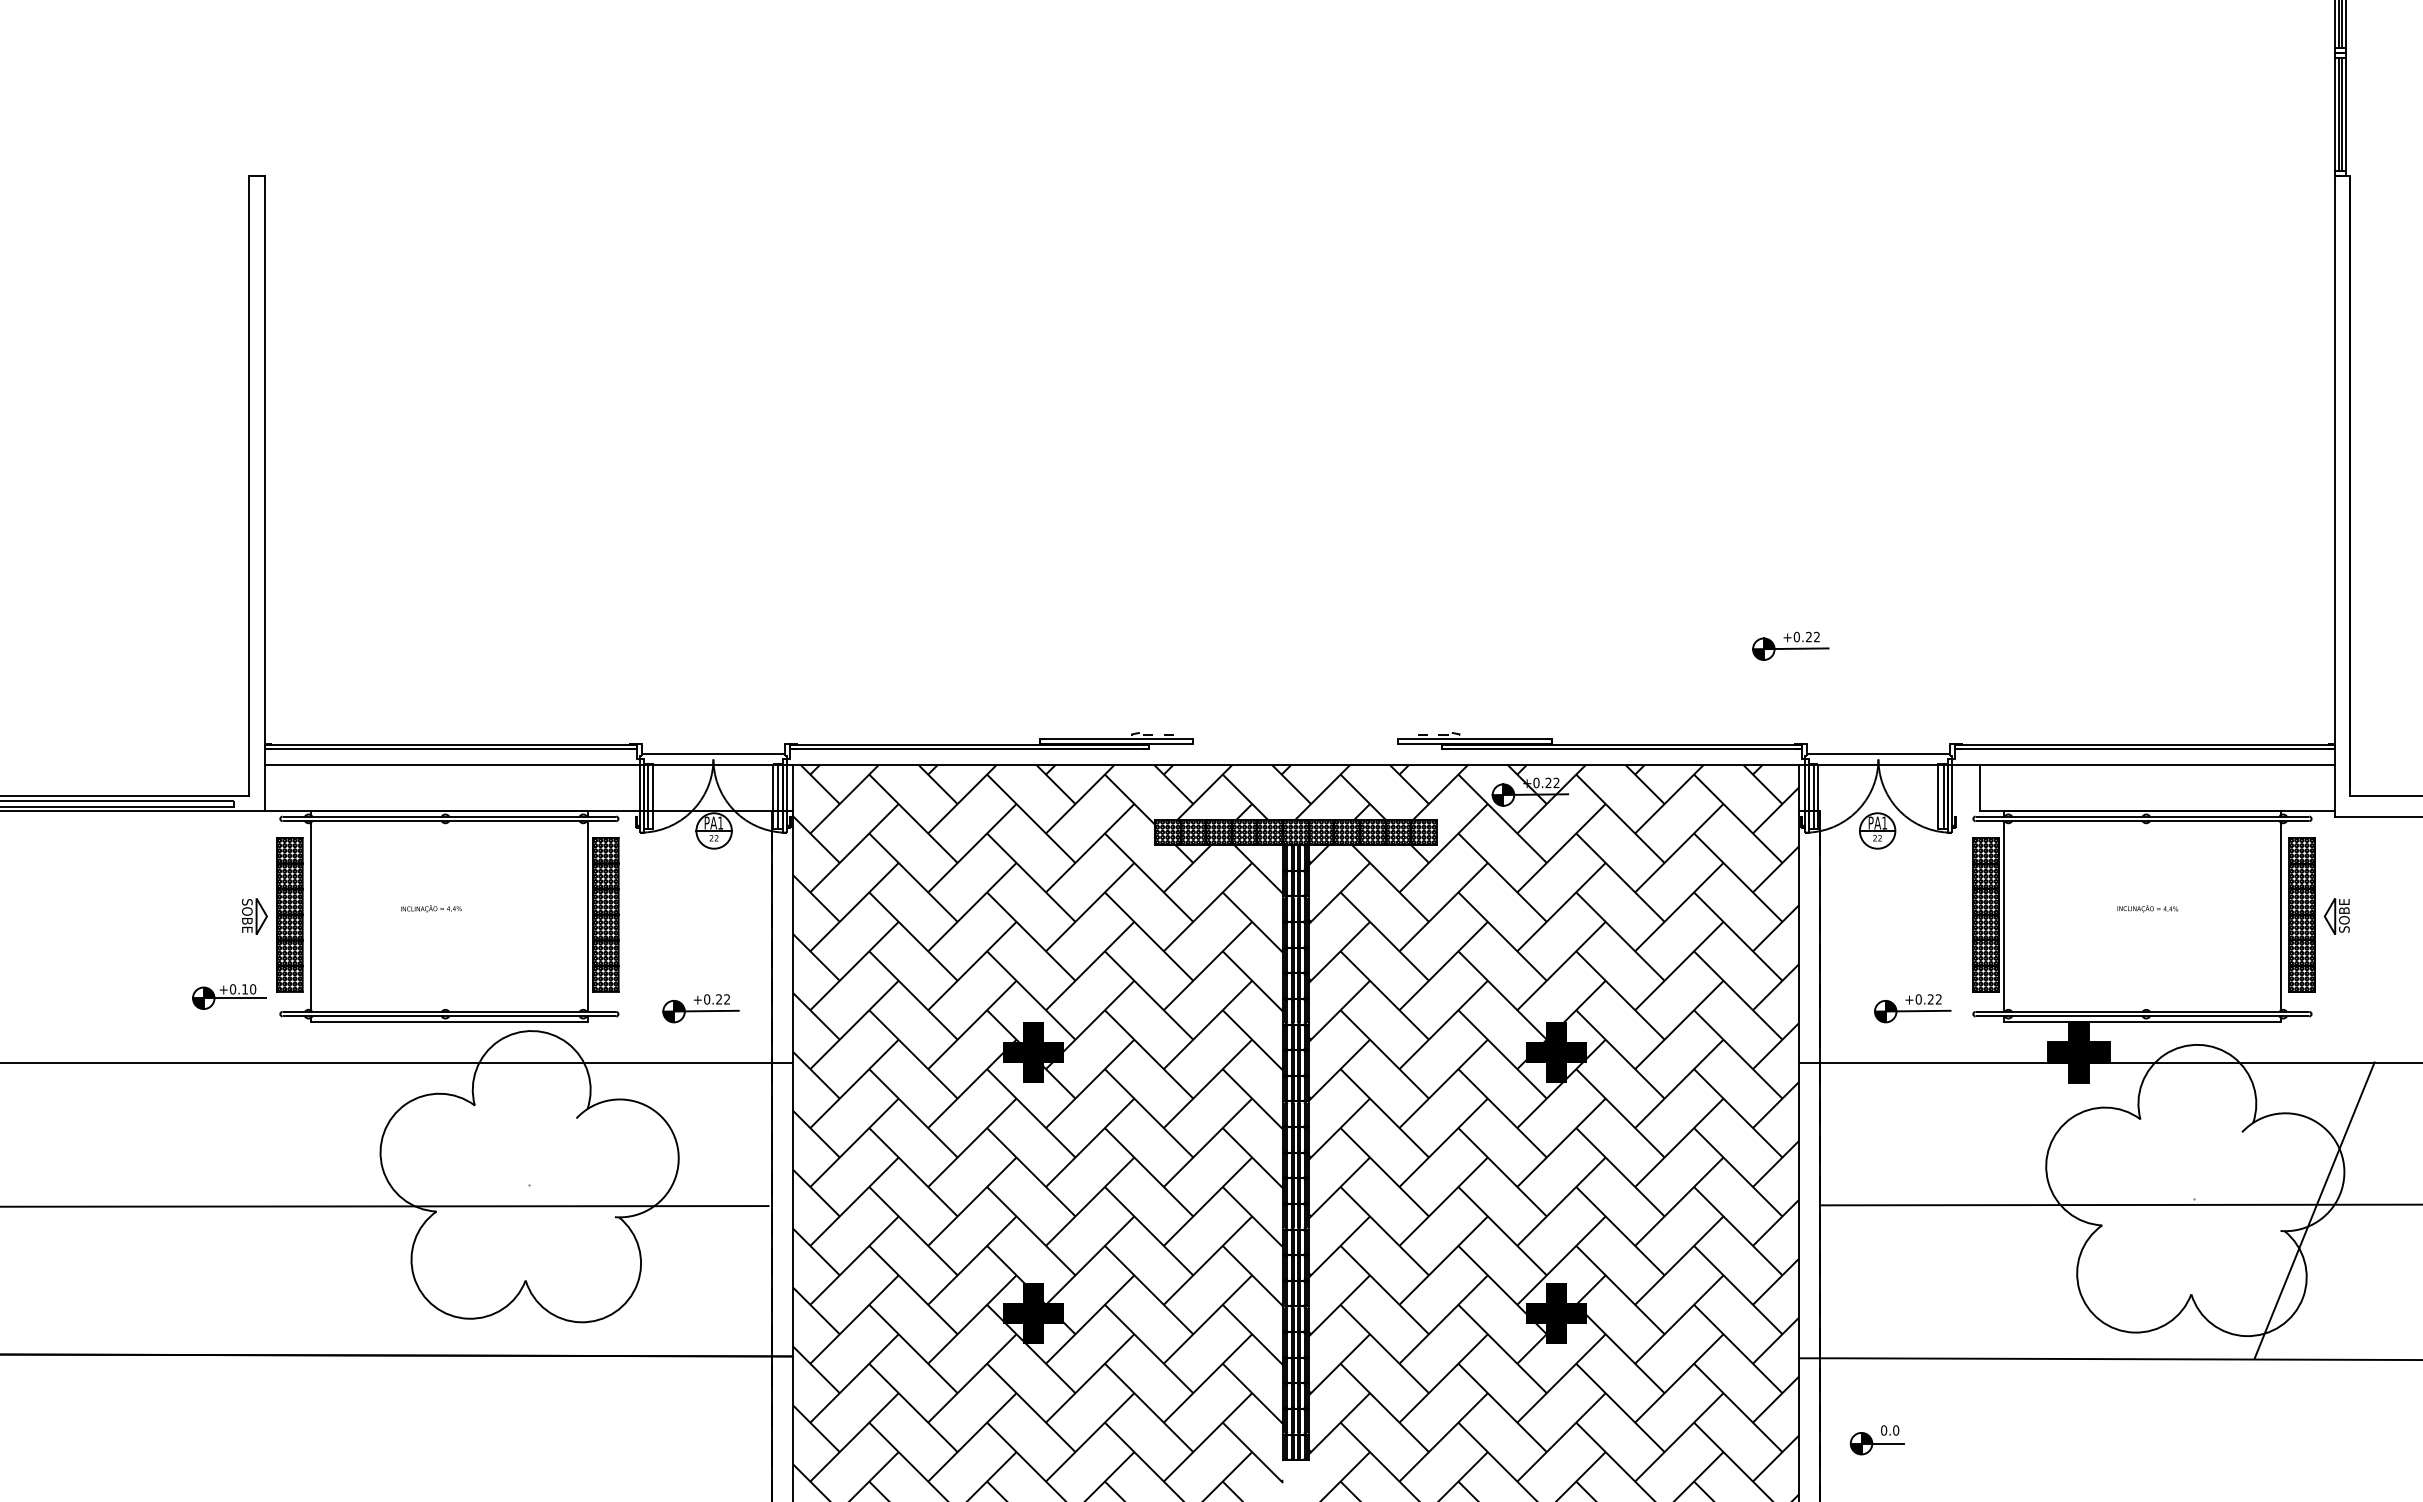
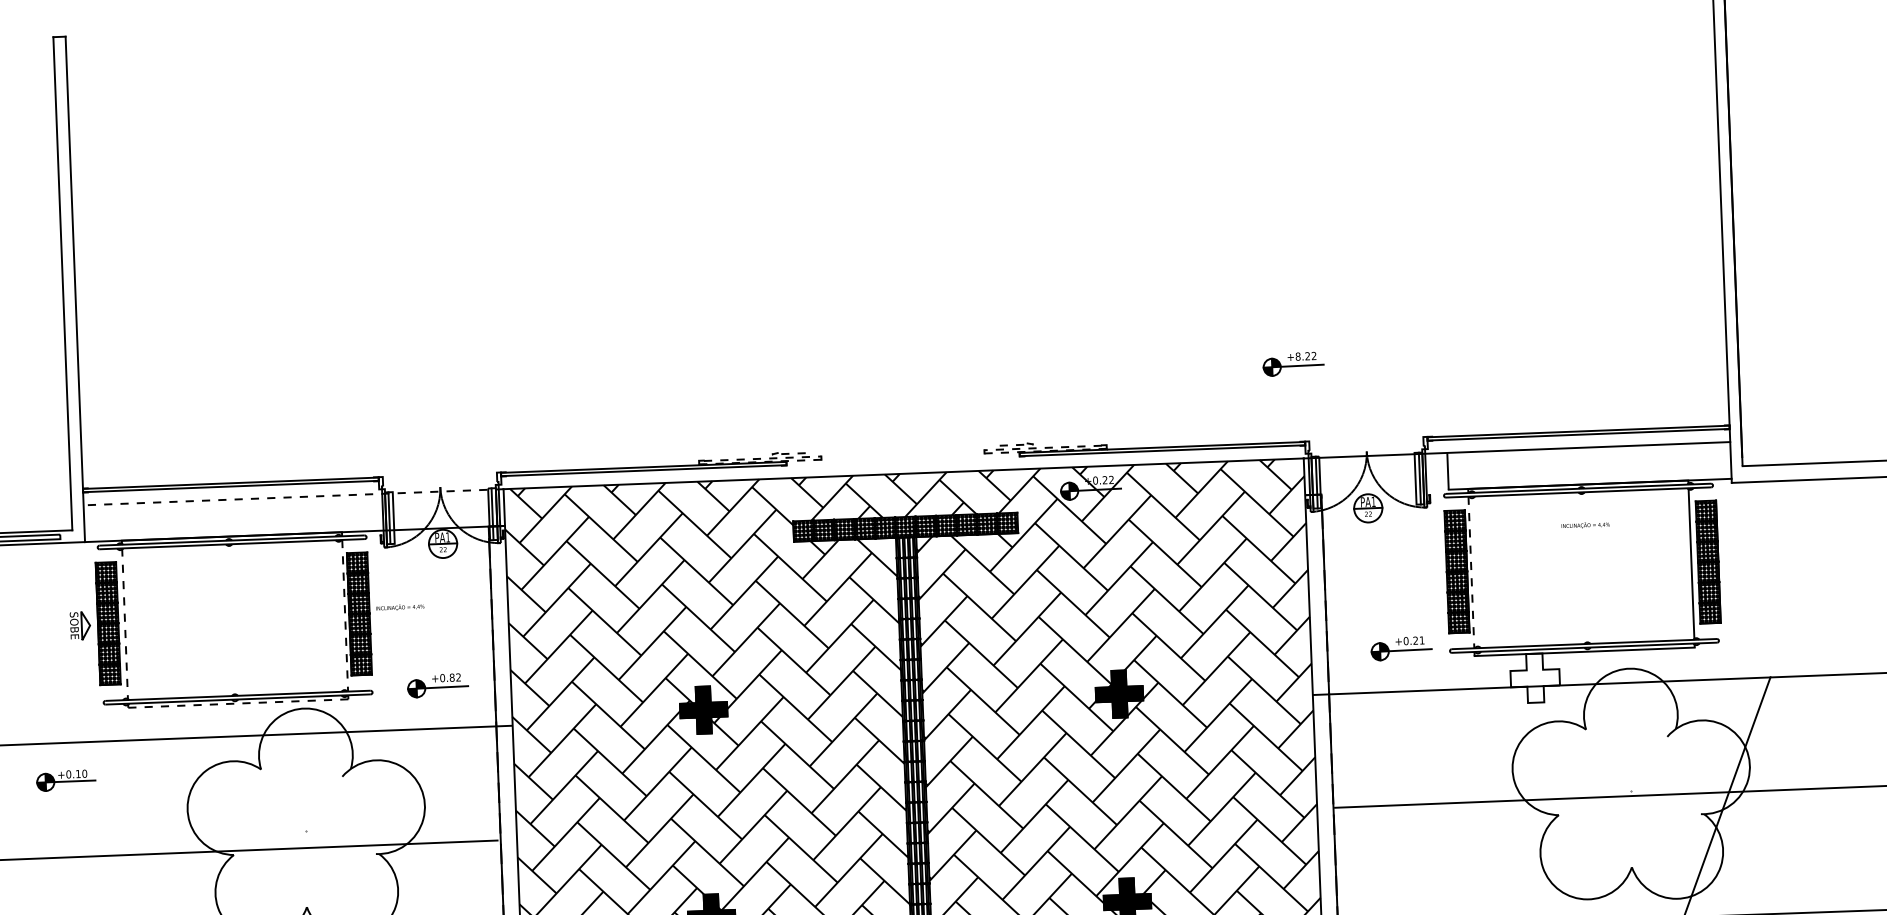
text: (1796, 637) -> (1297, 356), +0.22 -> +8.22
line: (1039, 741) -> (699, 462), solid -> dashed
line: (1552, 741) -> (1107, 447), solid -> dashed
line: (713, 754) -> (440, 483), removed
line: (1878, 754) -> (1366, 447), removed
line: (528, 765) -> (293, 497), solid -> dashed
text: (431, 908) -> (400, 607), moved
text: (2147, 908) -> (1585, 525), moved
line: (311, 916) -> (125, 624), solid -> dashed
line: (587, 916) -> (344, 615), solid -> dashed
line: (2004, 916) -> (1471, 572), solid -> dashed
part: (2336, 916) -> (1735, 562), removed
part: (229, 996) -> (66, 780), moved
text: (719, 999) -> (452, 677), +0.22 -> +0.82
text: (1938, 999) -> (1421, 640), +0.22 -> +0.21
line: (449, 1021) -> (238, 703), solid -> dashed
fill: (2078, 1052) -> (1534, 678), removed

